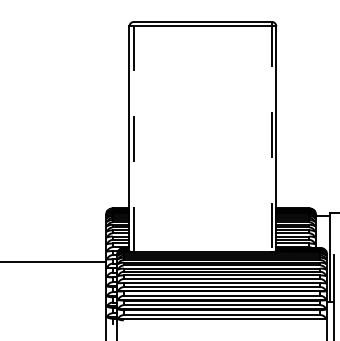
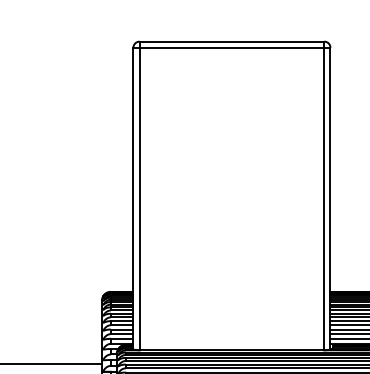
line: (133, 136) -> (138, 195), dashed -> solid
line: (271, 137) -> (323, 196), dashed -> solid

